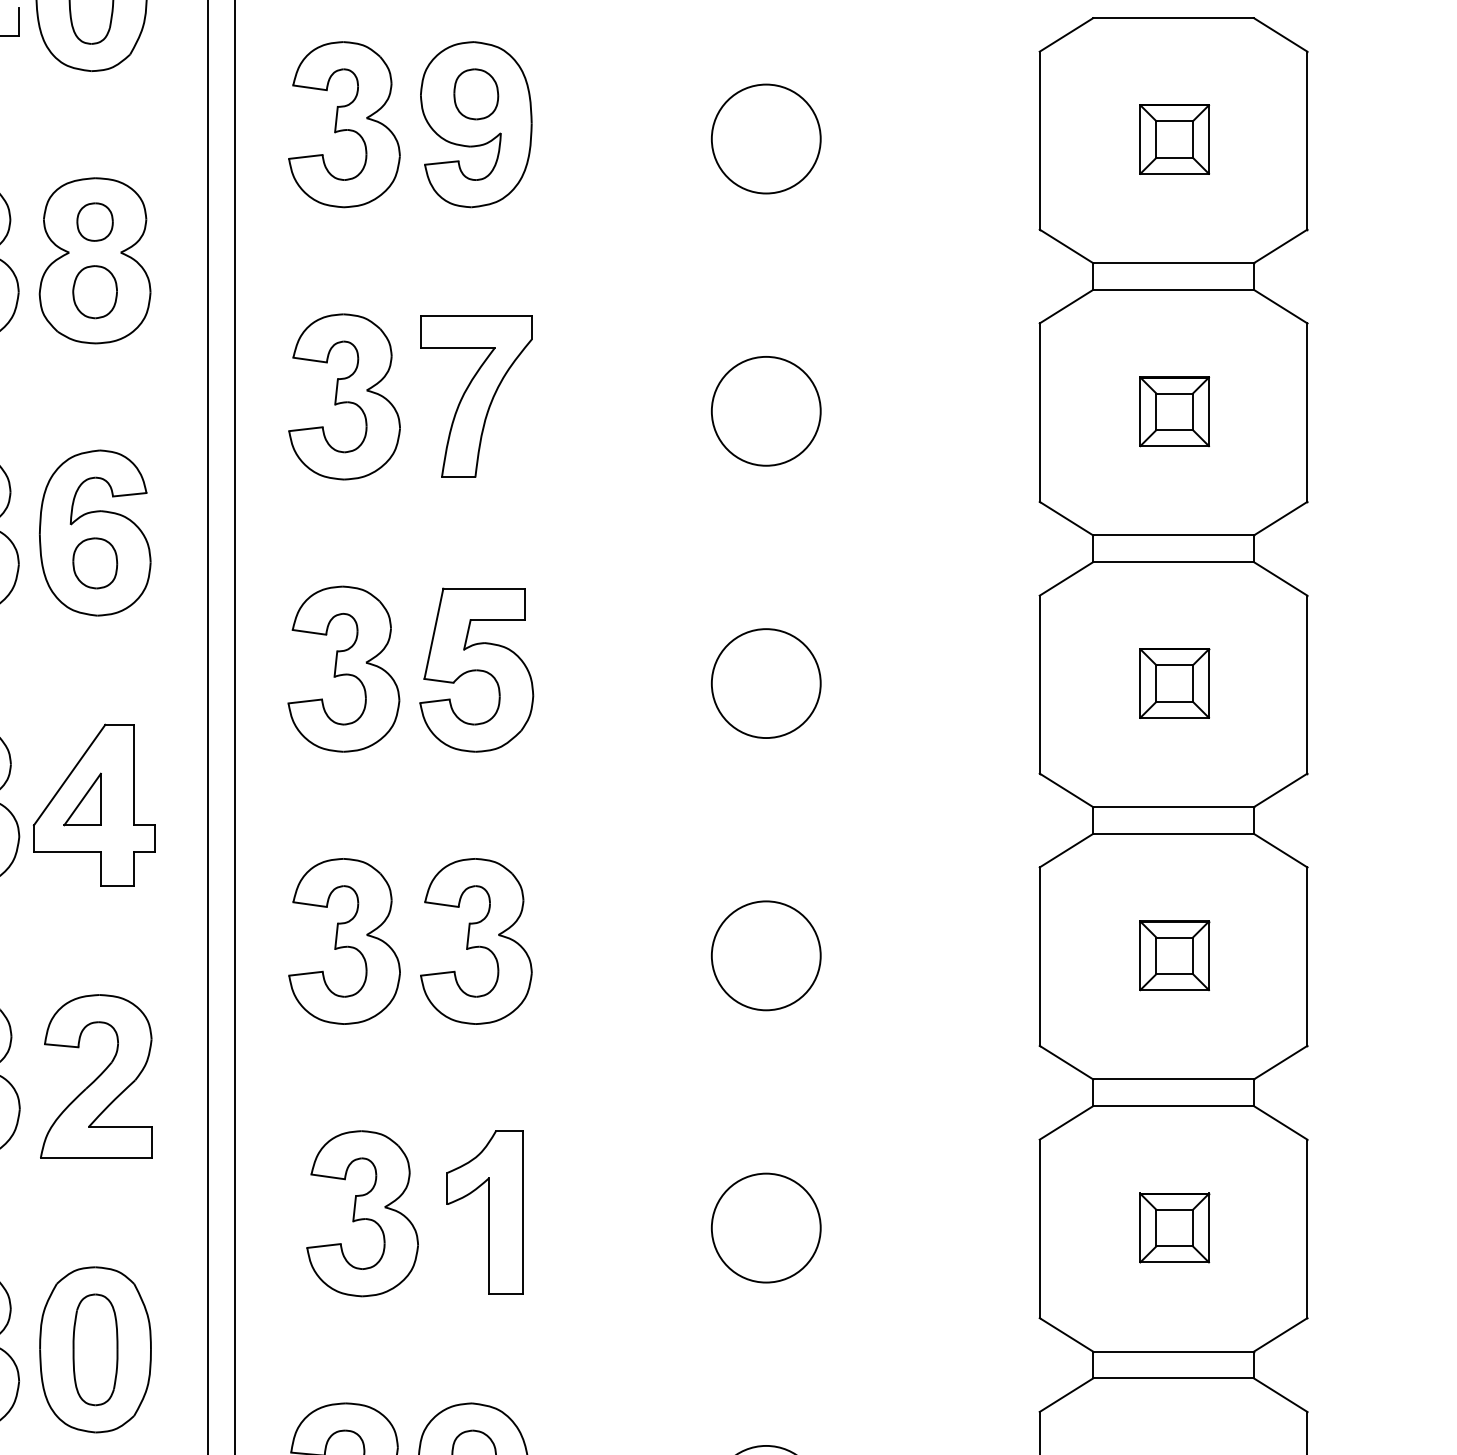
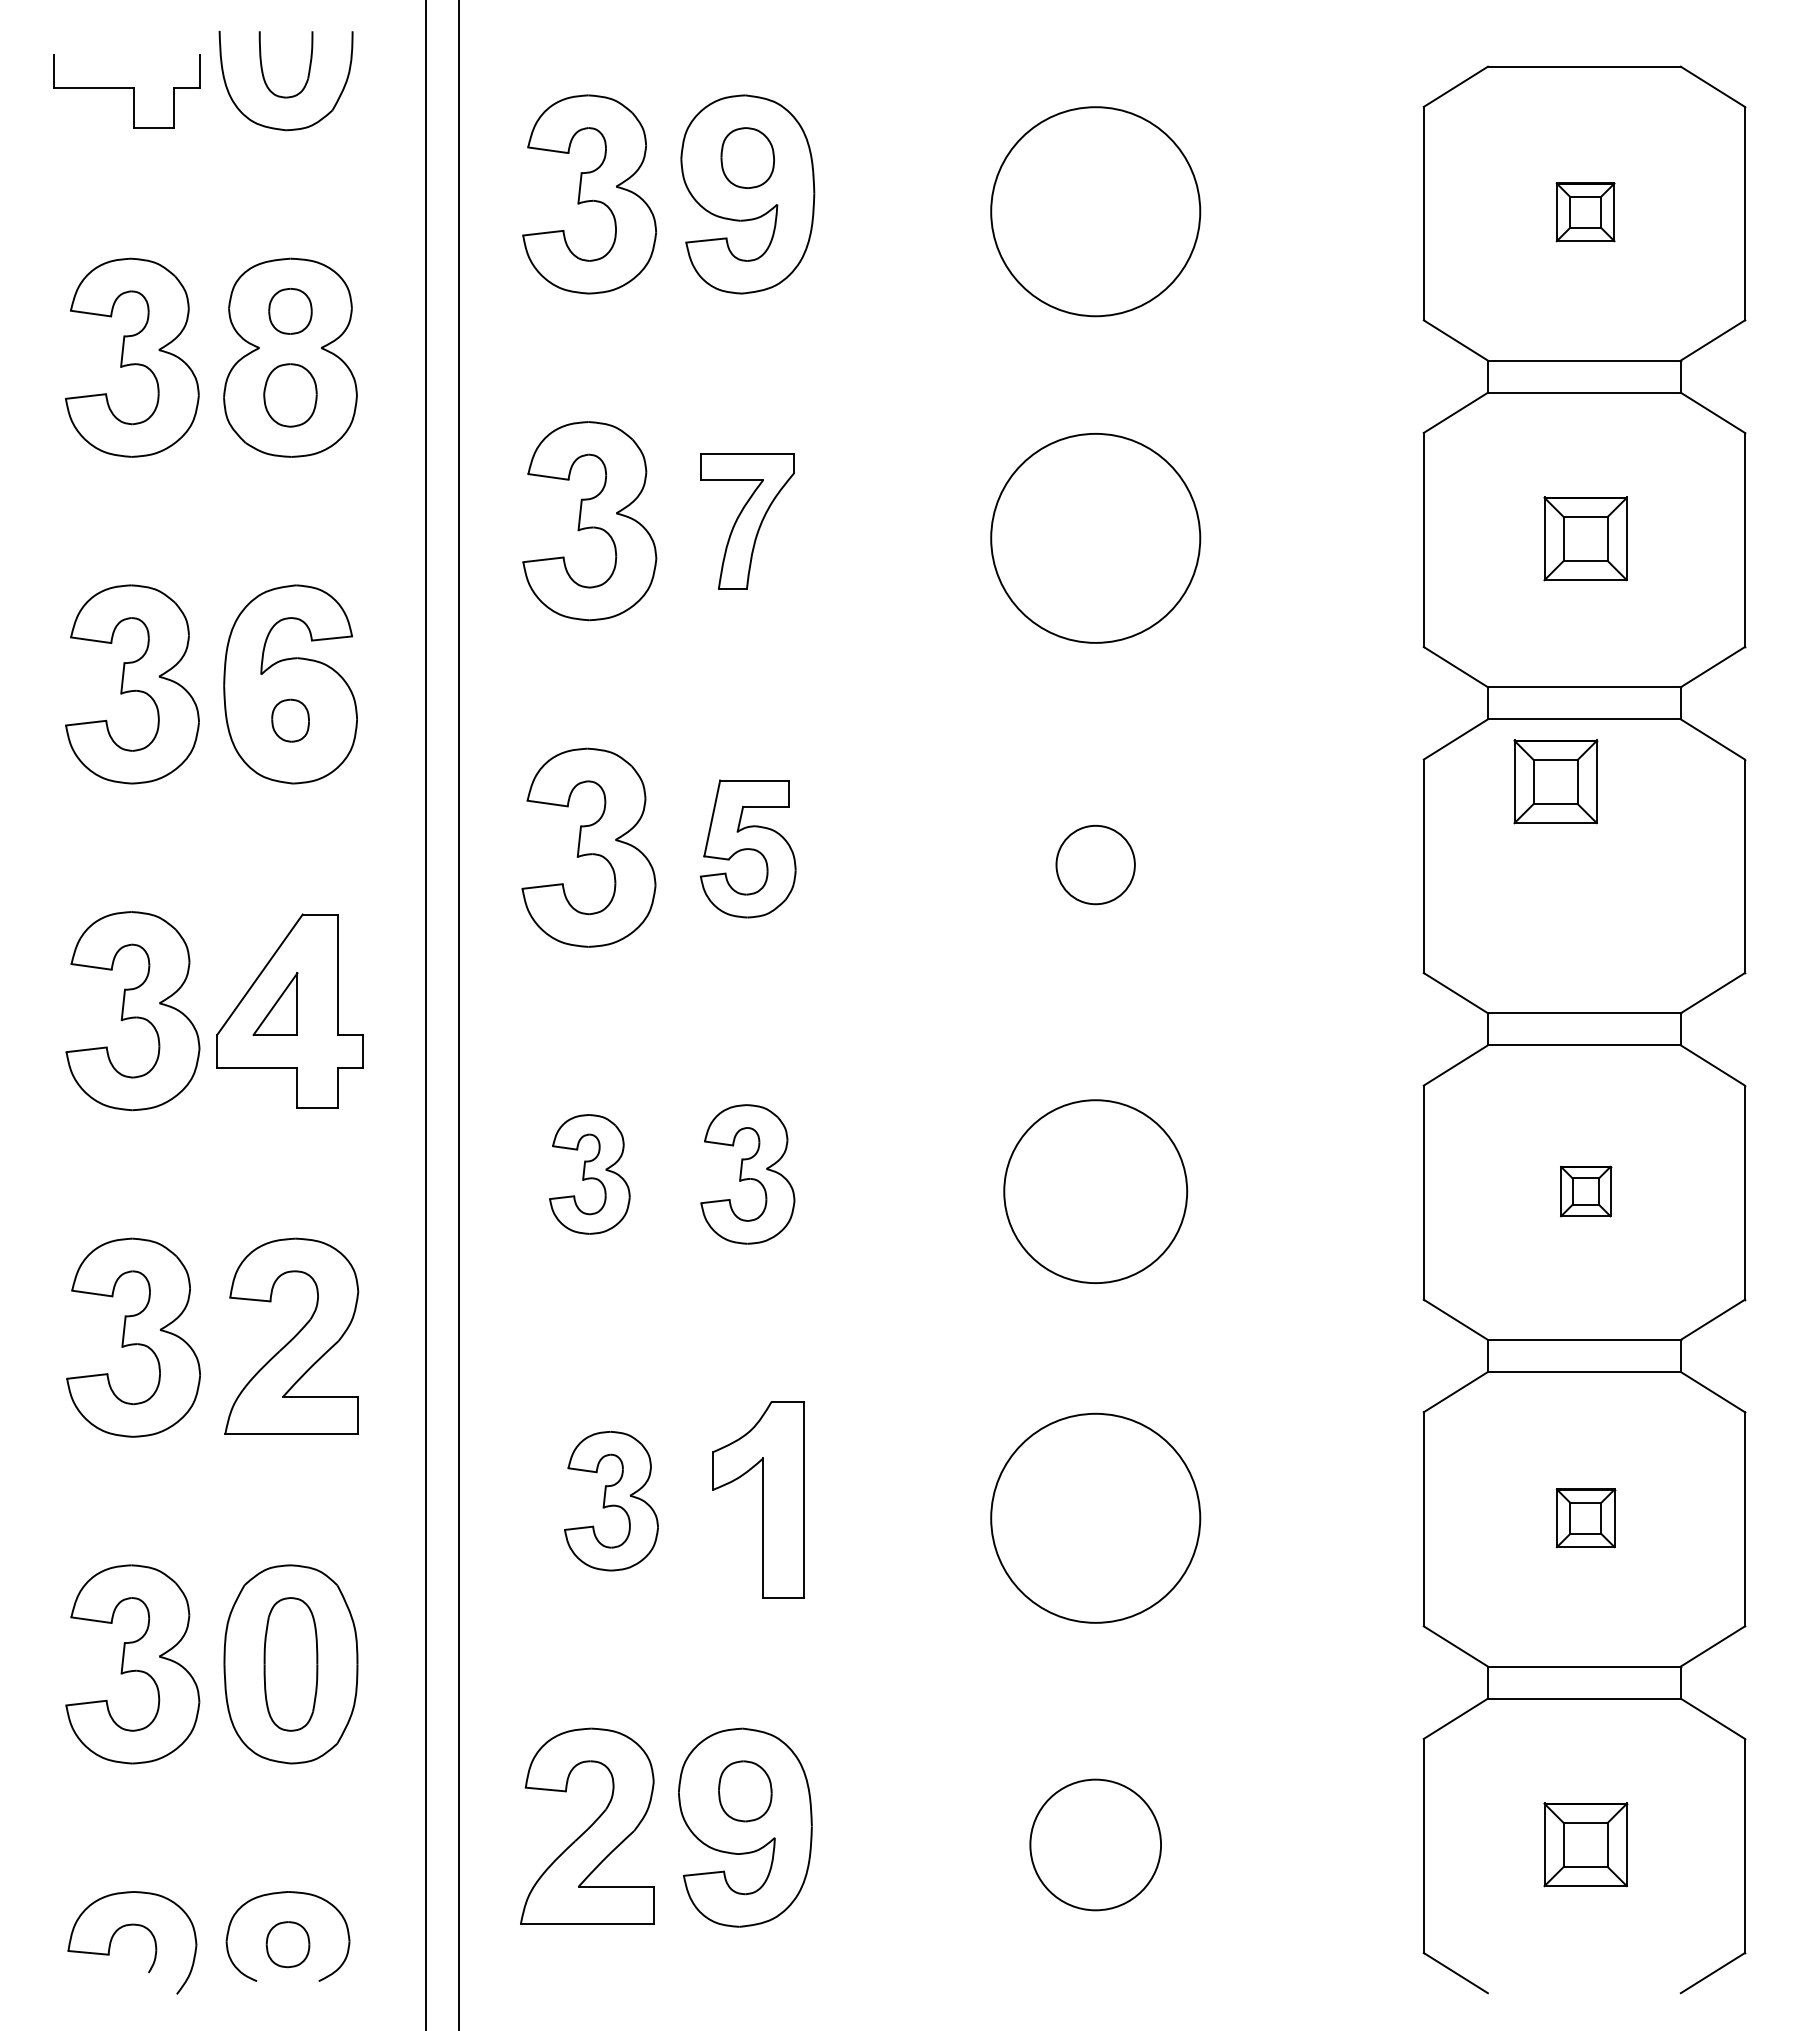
circle: (766, 138) -> (1095, 211), size x1.6
part: (1174, 139) -> (1585, 212), size x0.7
part: (476, 397) -> (747, 521), size x0.7
circle: (766, 411) -> (1095, 538), size x1.6
part: (95, 563) -> (290, 720), size x0.7
part: (476, 669) -> (747, 848), size x0.7
circle: (766, 683) -> (1095, 864), size x0.6
part: (1174, 683) -> (1555, 781), moved
part: (344, 941) -> (589, 1174), size x0.6
part: (476, 941) -> (747, 1174), size x0.7
circle: (766, 955) -> (1095, 1191), size x1.4
part: (1174, 955) -> (1585, 1191), size x0.6
part: (362, 1214) -> (611, 1501), size x0.7
circle: (766, 1228) -> (1095, 1518), size x1.6
part: (1174, 1228) -> (1585, 1518), size x0.7

